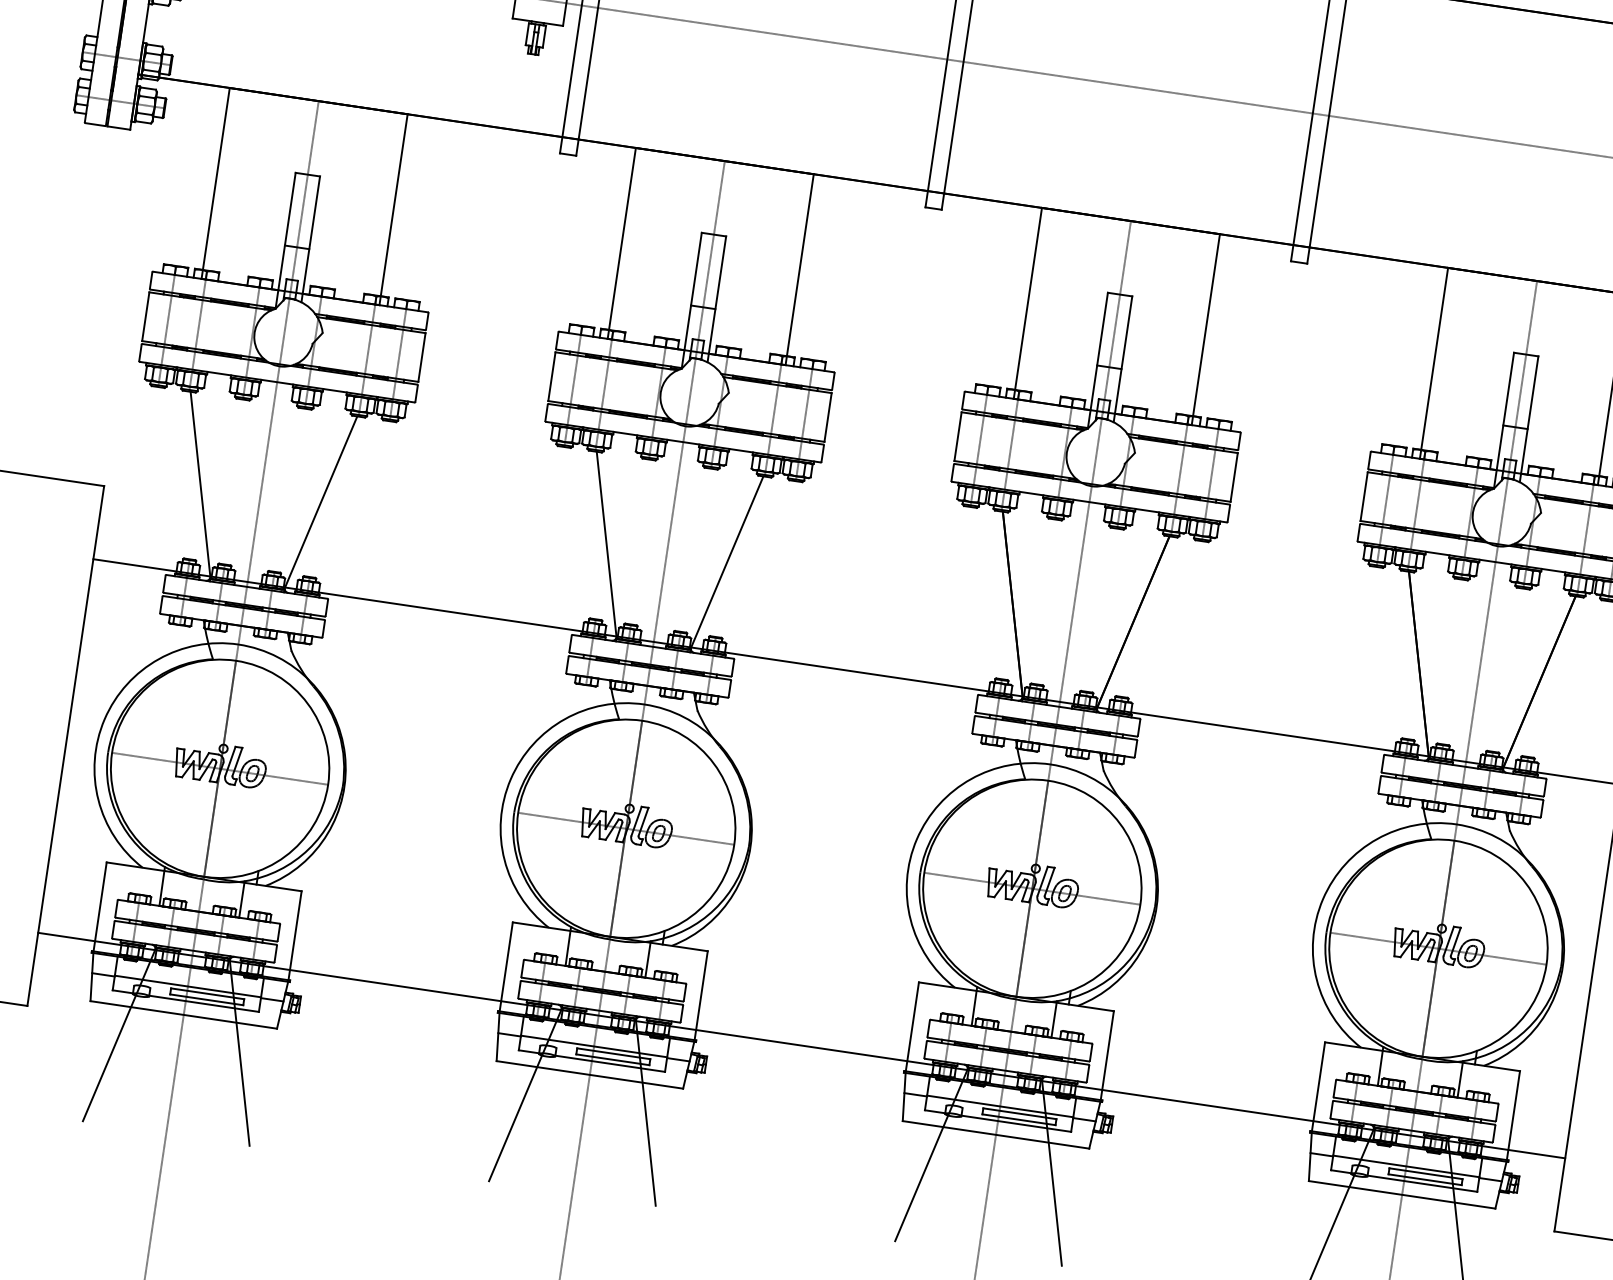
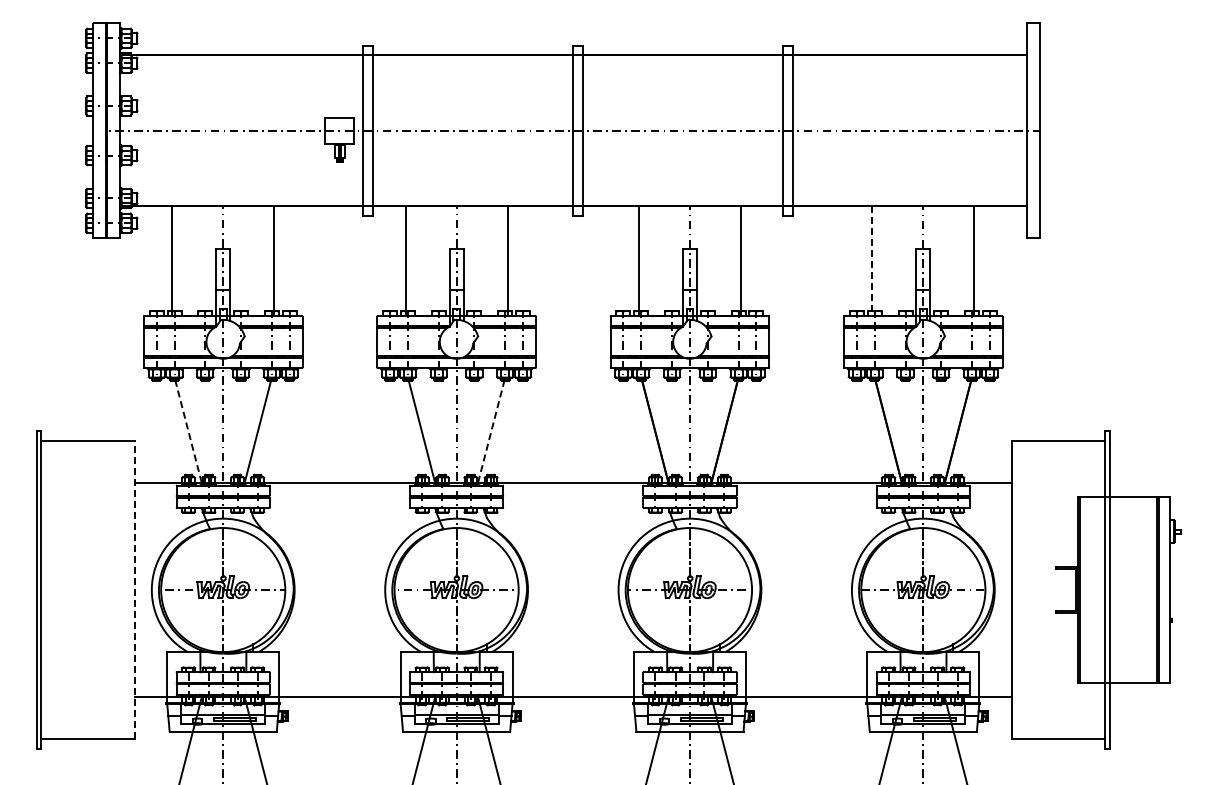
line: (1434, 363) -> (872, 261), solid -> dashed
line: (200, 483) -> (188, 431), solid -> dashed
line: (727, 561) -> (491, 431), solid -> dashed
line: (65, 744) -> (134, 589), solid -> dashed

